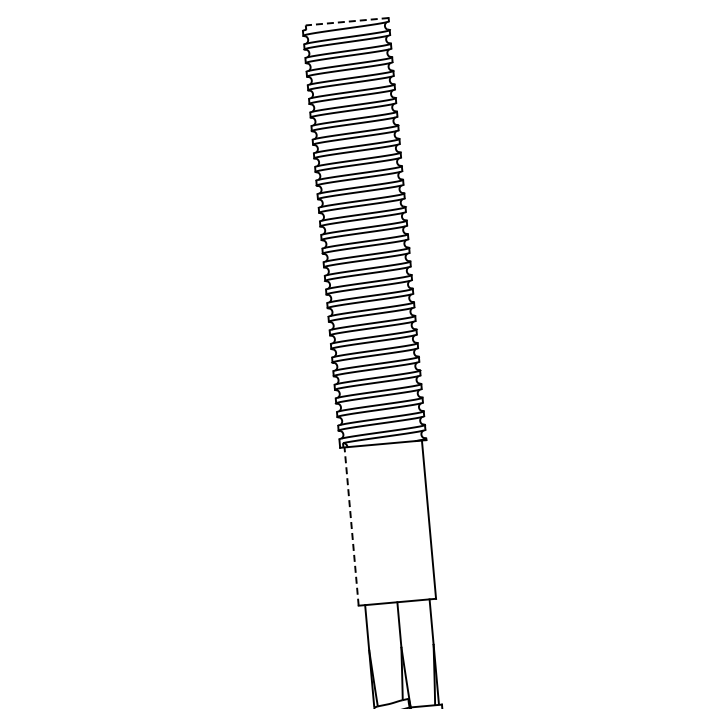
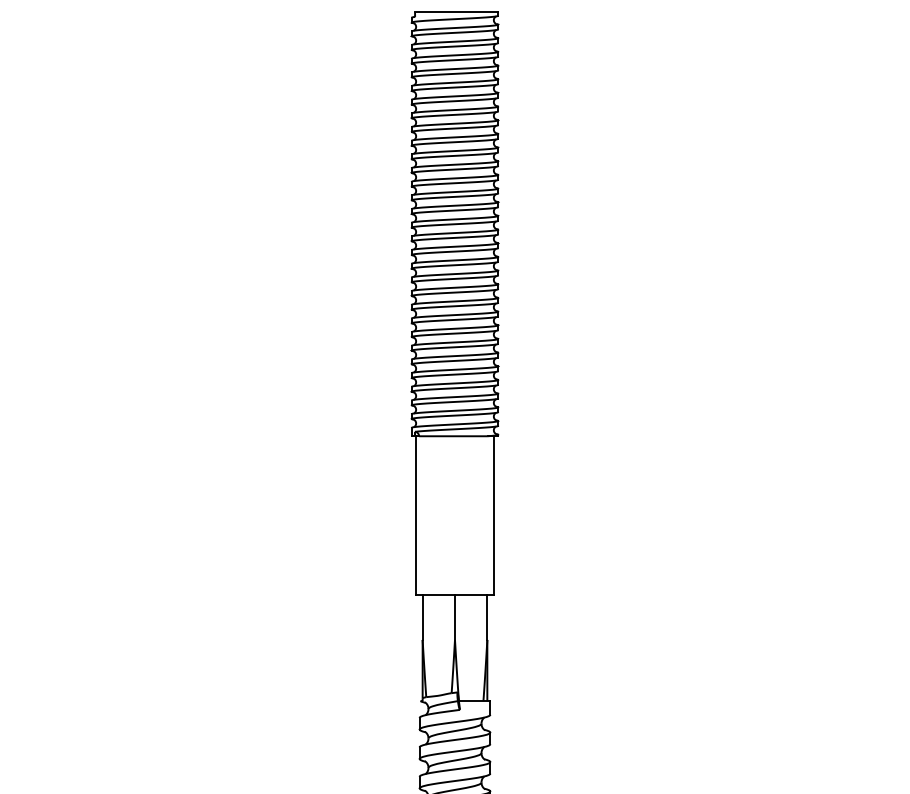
line: (347, 21) -> (456, 12), dashed -> solid
line: (351, 526) -> (416, 515), dashed -> solid

